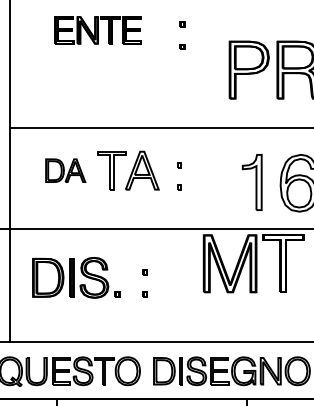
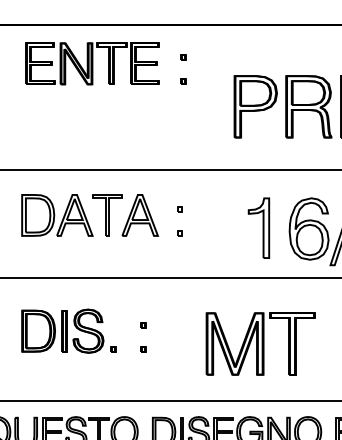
part: (98, 30) -> (92, 63), size x1.43
part: (65, 170) -> (57, 215), size x1.67
part: (253, 263) -> (260, 343), moved

